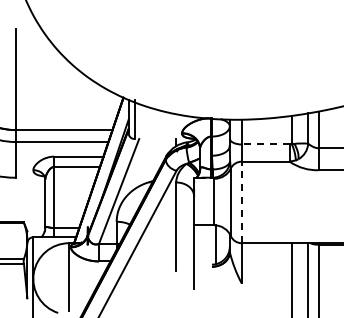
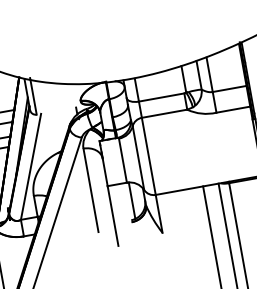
line: (265, 144) -> (161, 97), dashed -> solid
line: (241, 202) -> (148, 156), dashed -> solid

